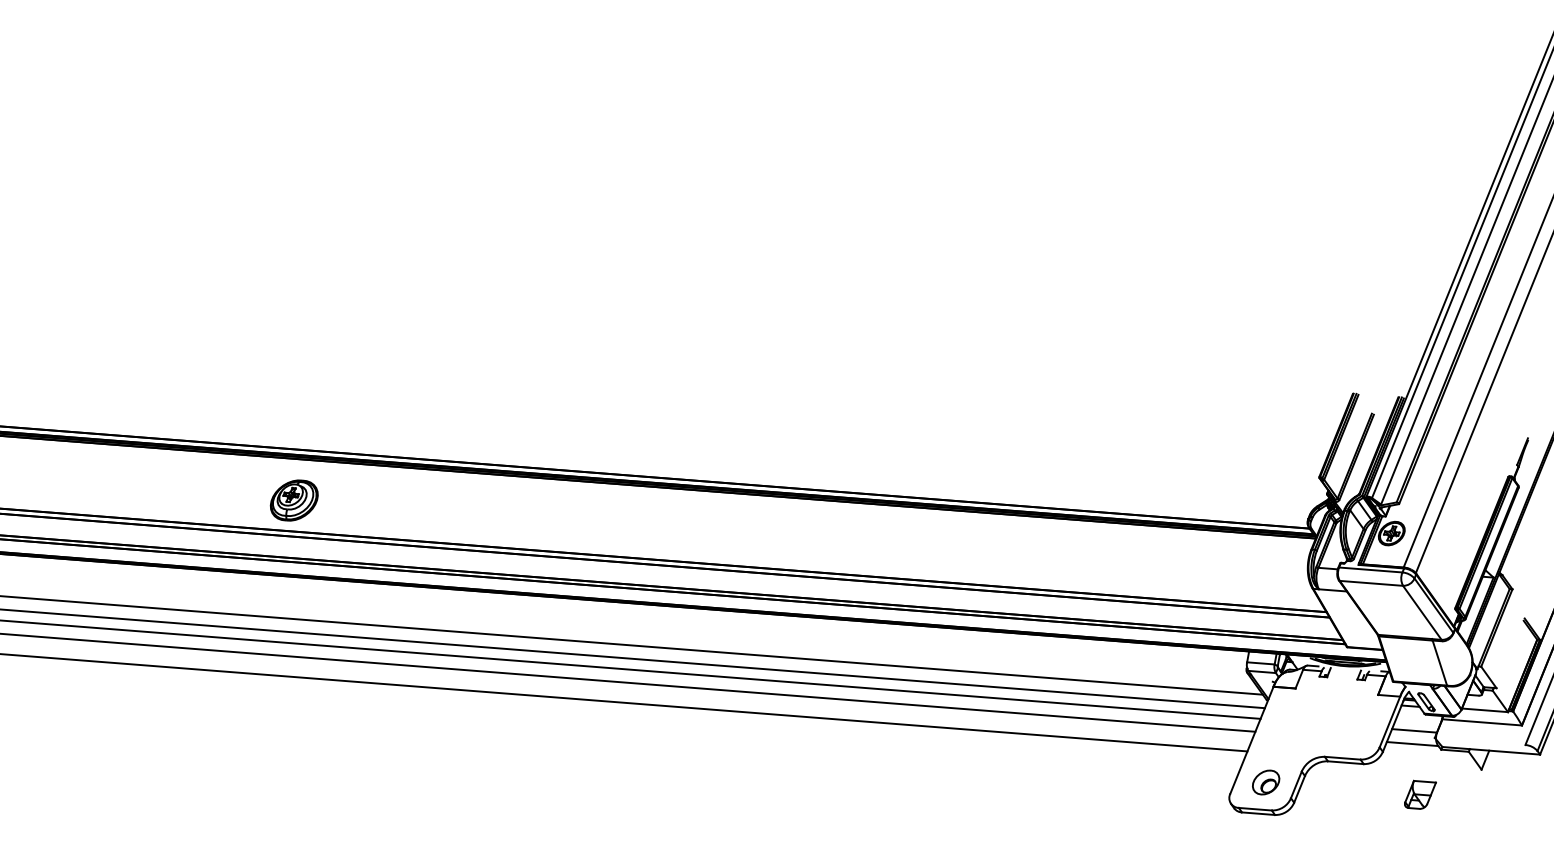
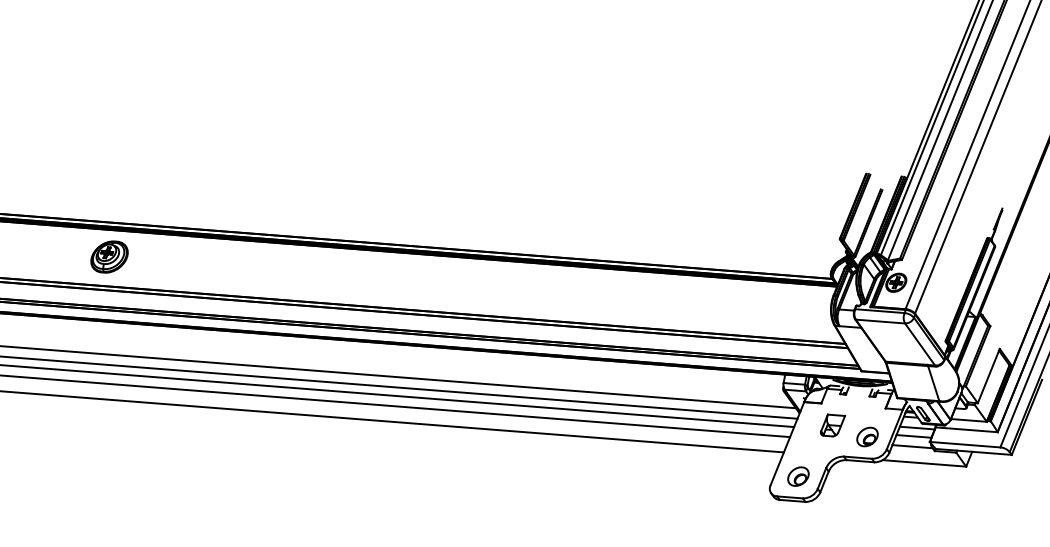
part: (293, 500) -> (108, 257), moved
line: (1510, 653) -> (988, 376), added
line: (1418, 719) -> (917, 427), added
part: (1354, 731) -> (867, 436), added
line: (1479, 741) -> (964, 444), added
line: (1427, 765) -> (924, 463), added
part: (1420, 794) -> (833, 425), moved

